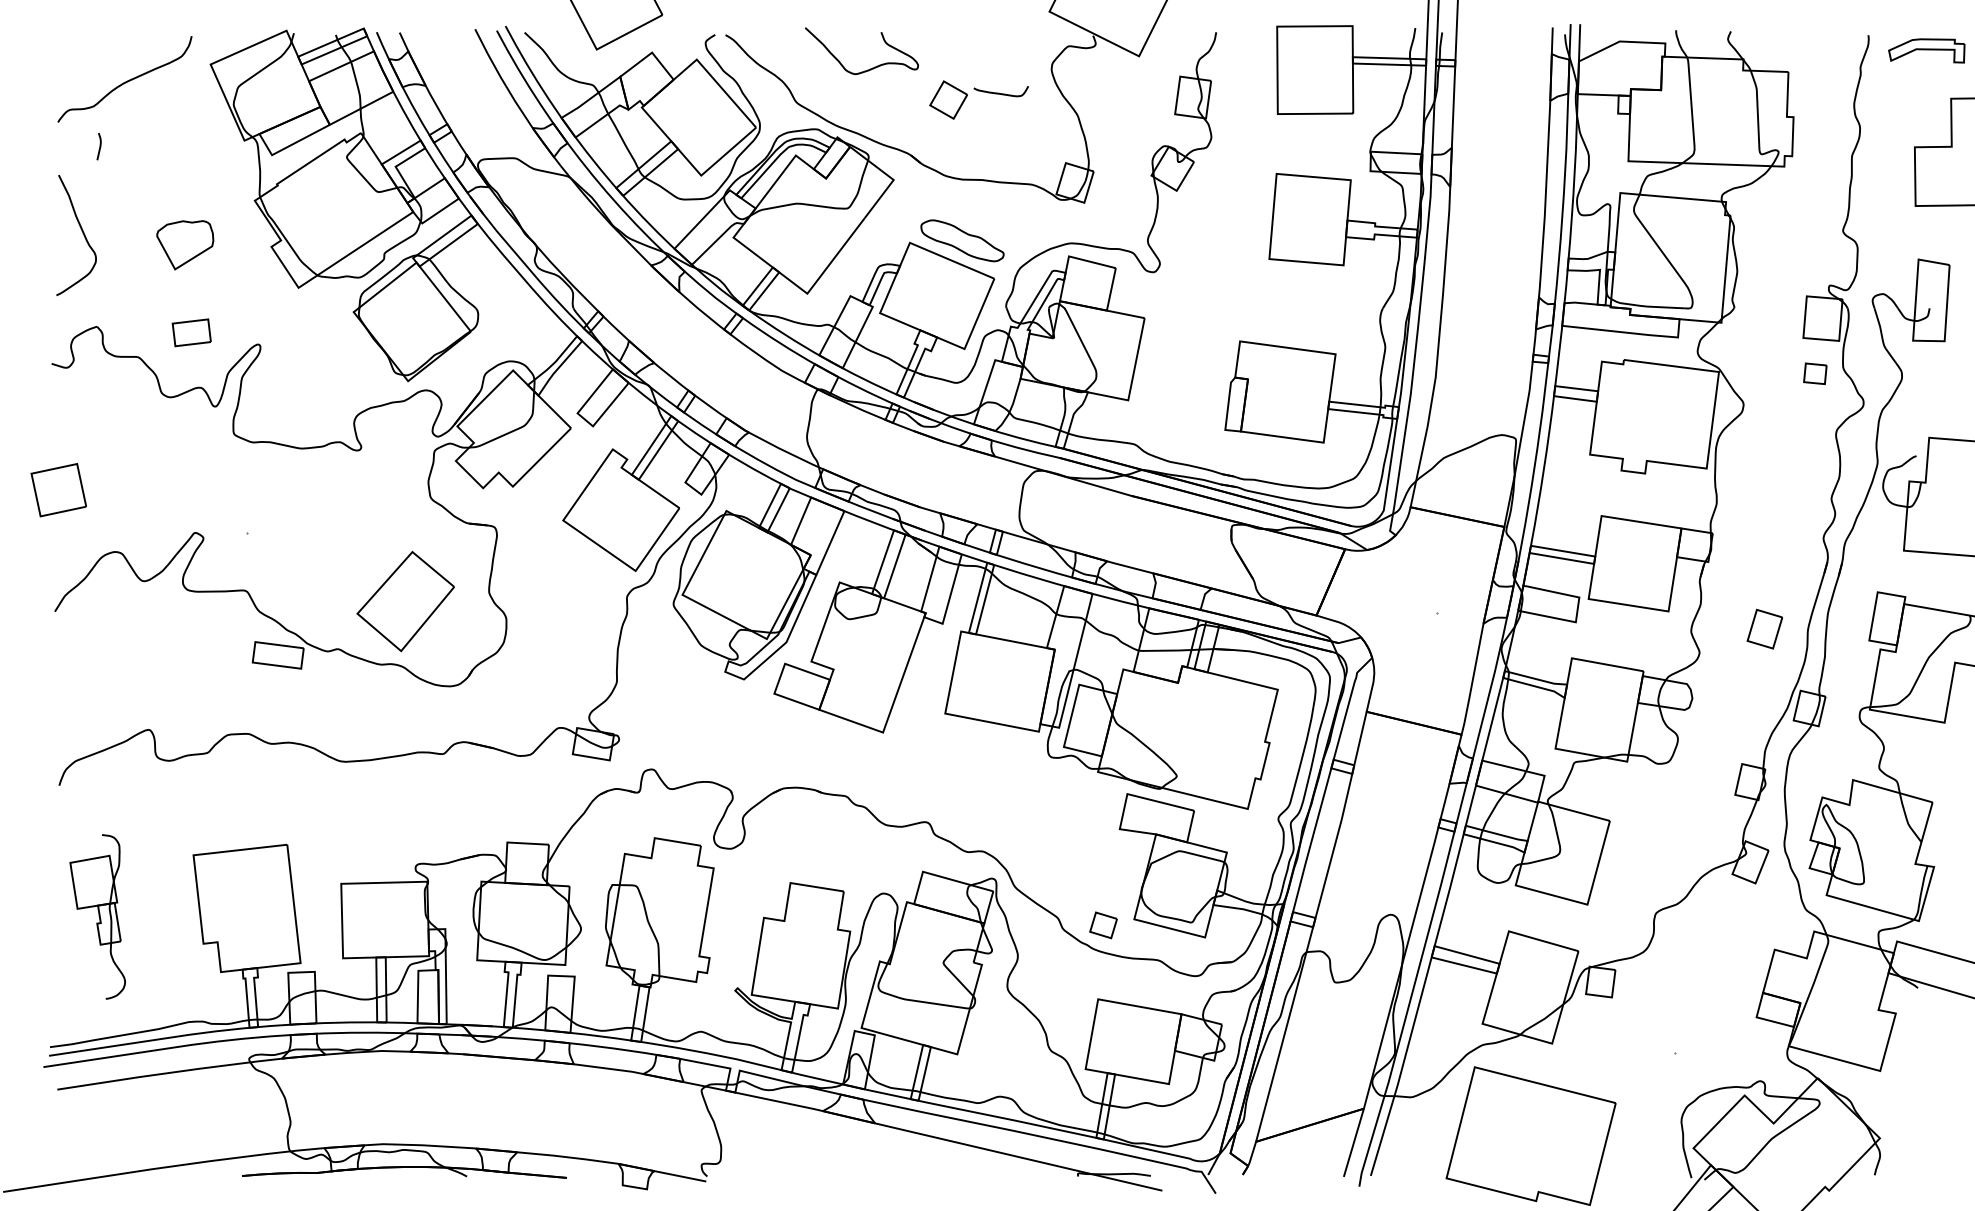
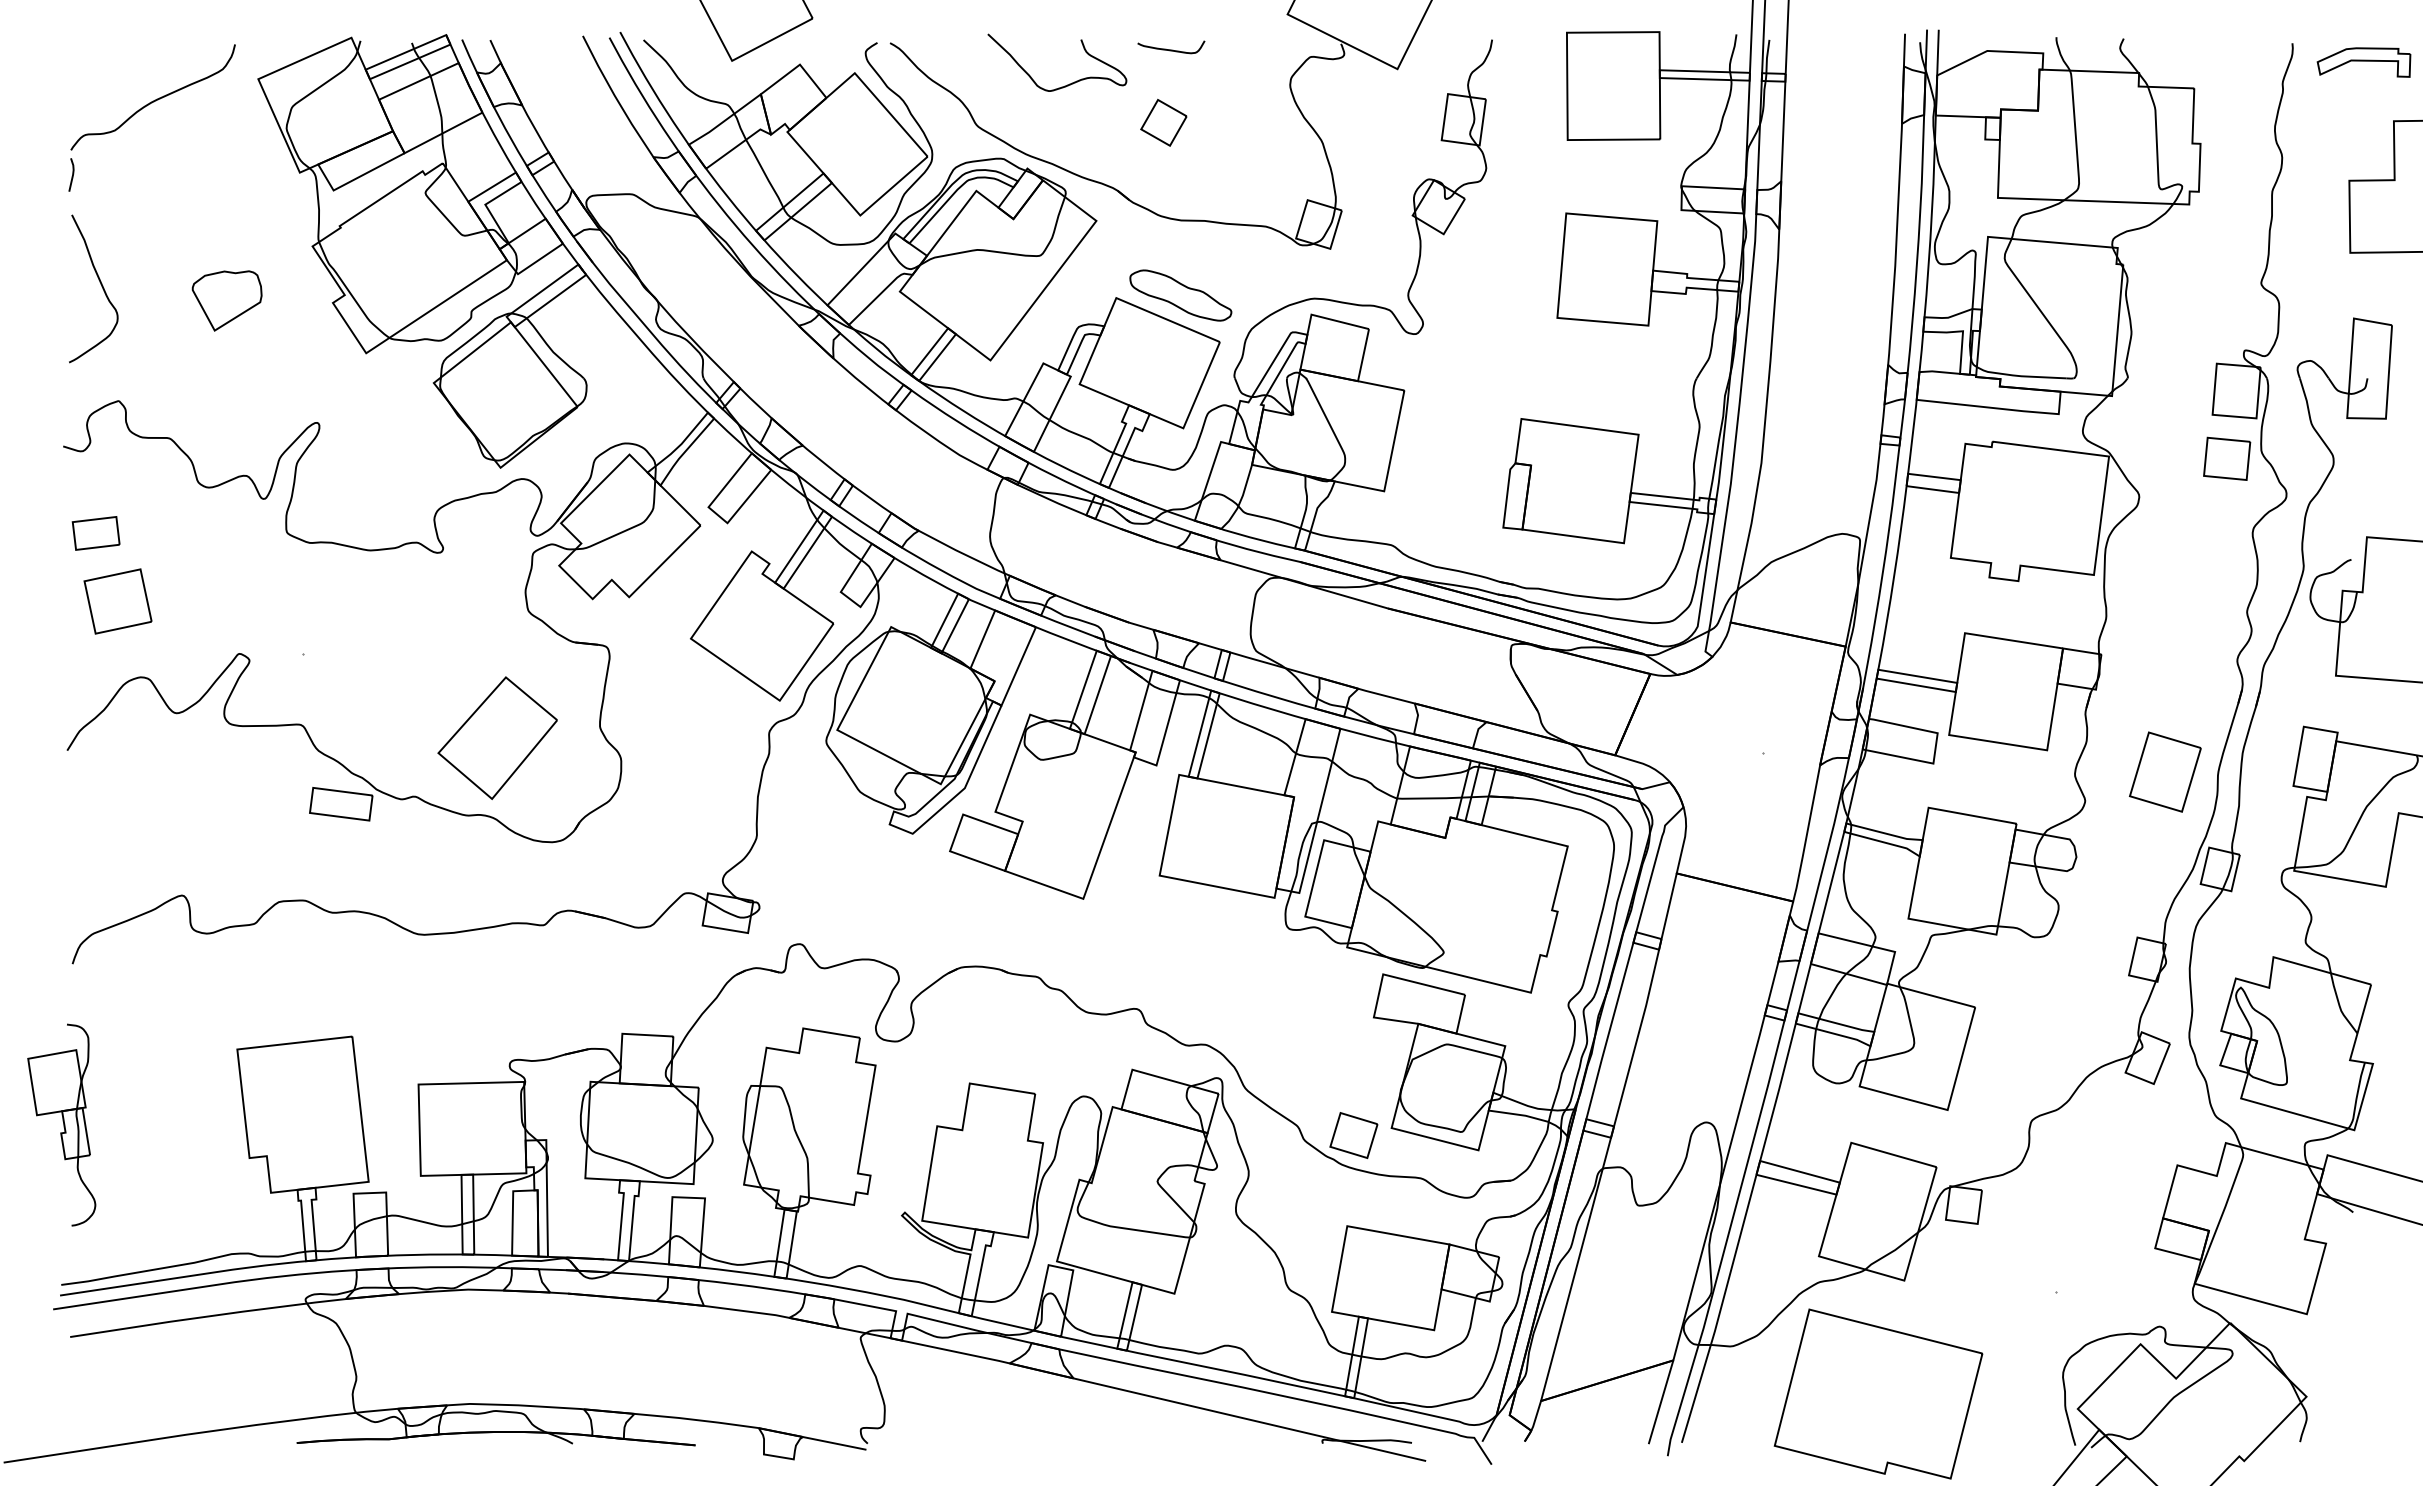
curve: (1001, 93) -> (1171, 49), moved
line: (99, 146) -> (72, 174), moved
part: (191, 332) -> (95, 533), moved
part: (1815, 373) -> (2227, 458), size x1.67
part: (58, 490) -> (117, 601), moved
part: (1765, 628) -> (2165, 771), size x1.67
part: (97, 916) -> (61, 1124), moved
part: (1103, 925) -> (1353, 1135), size x1.43

